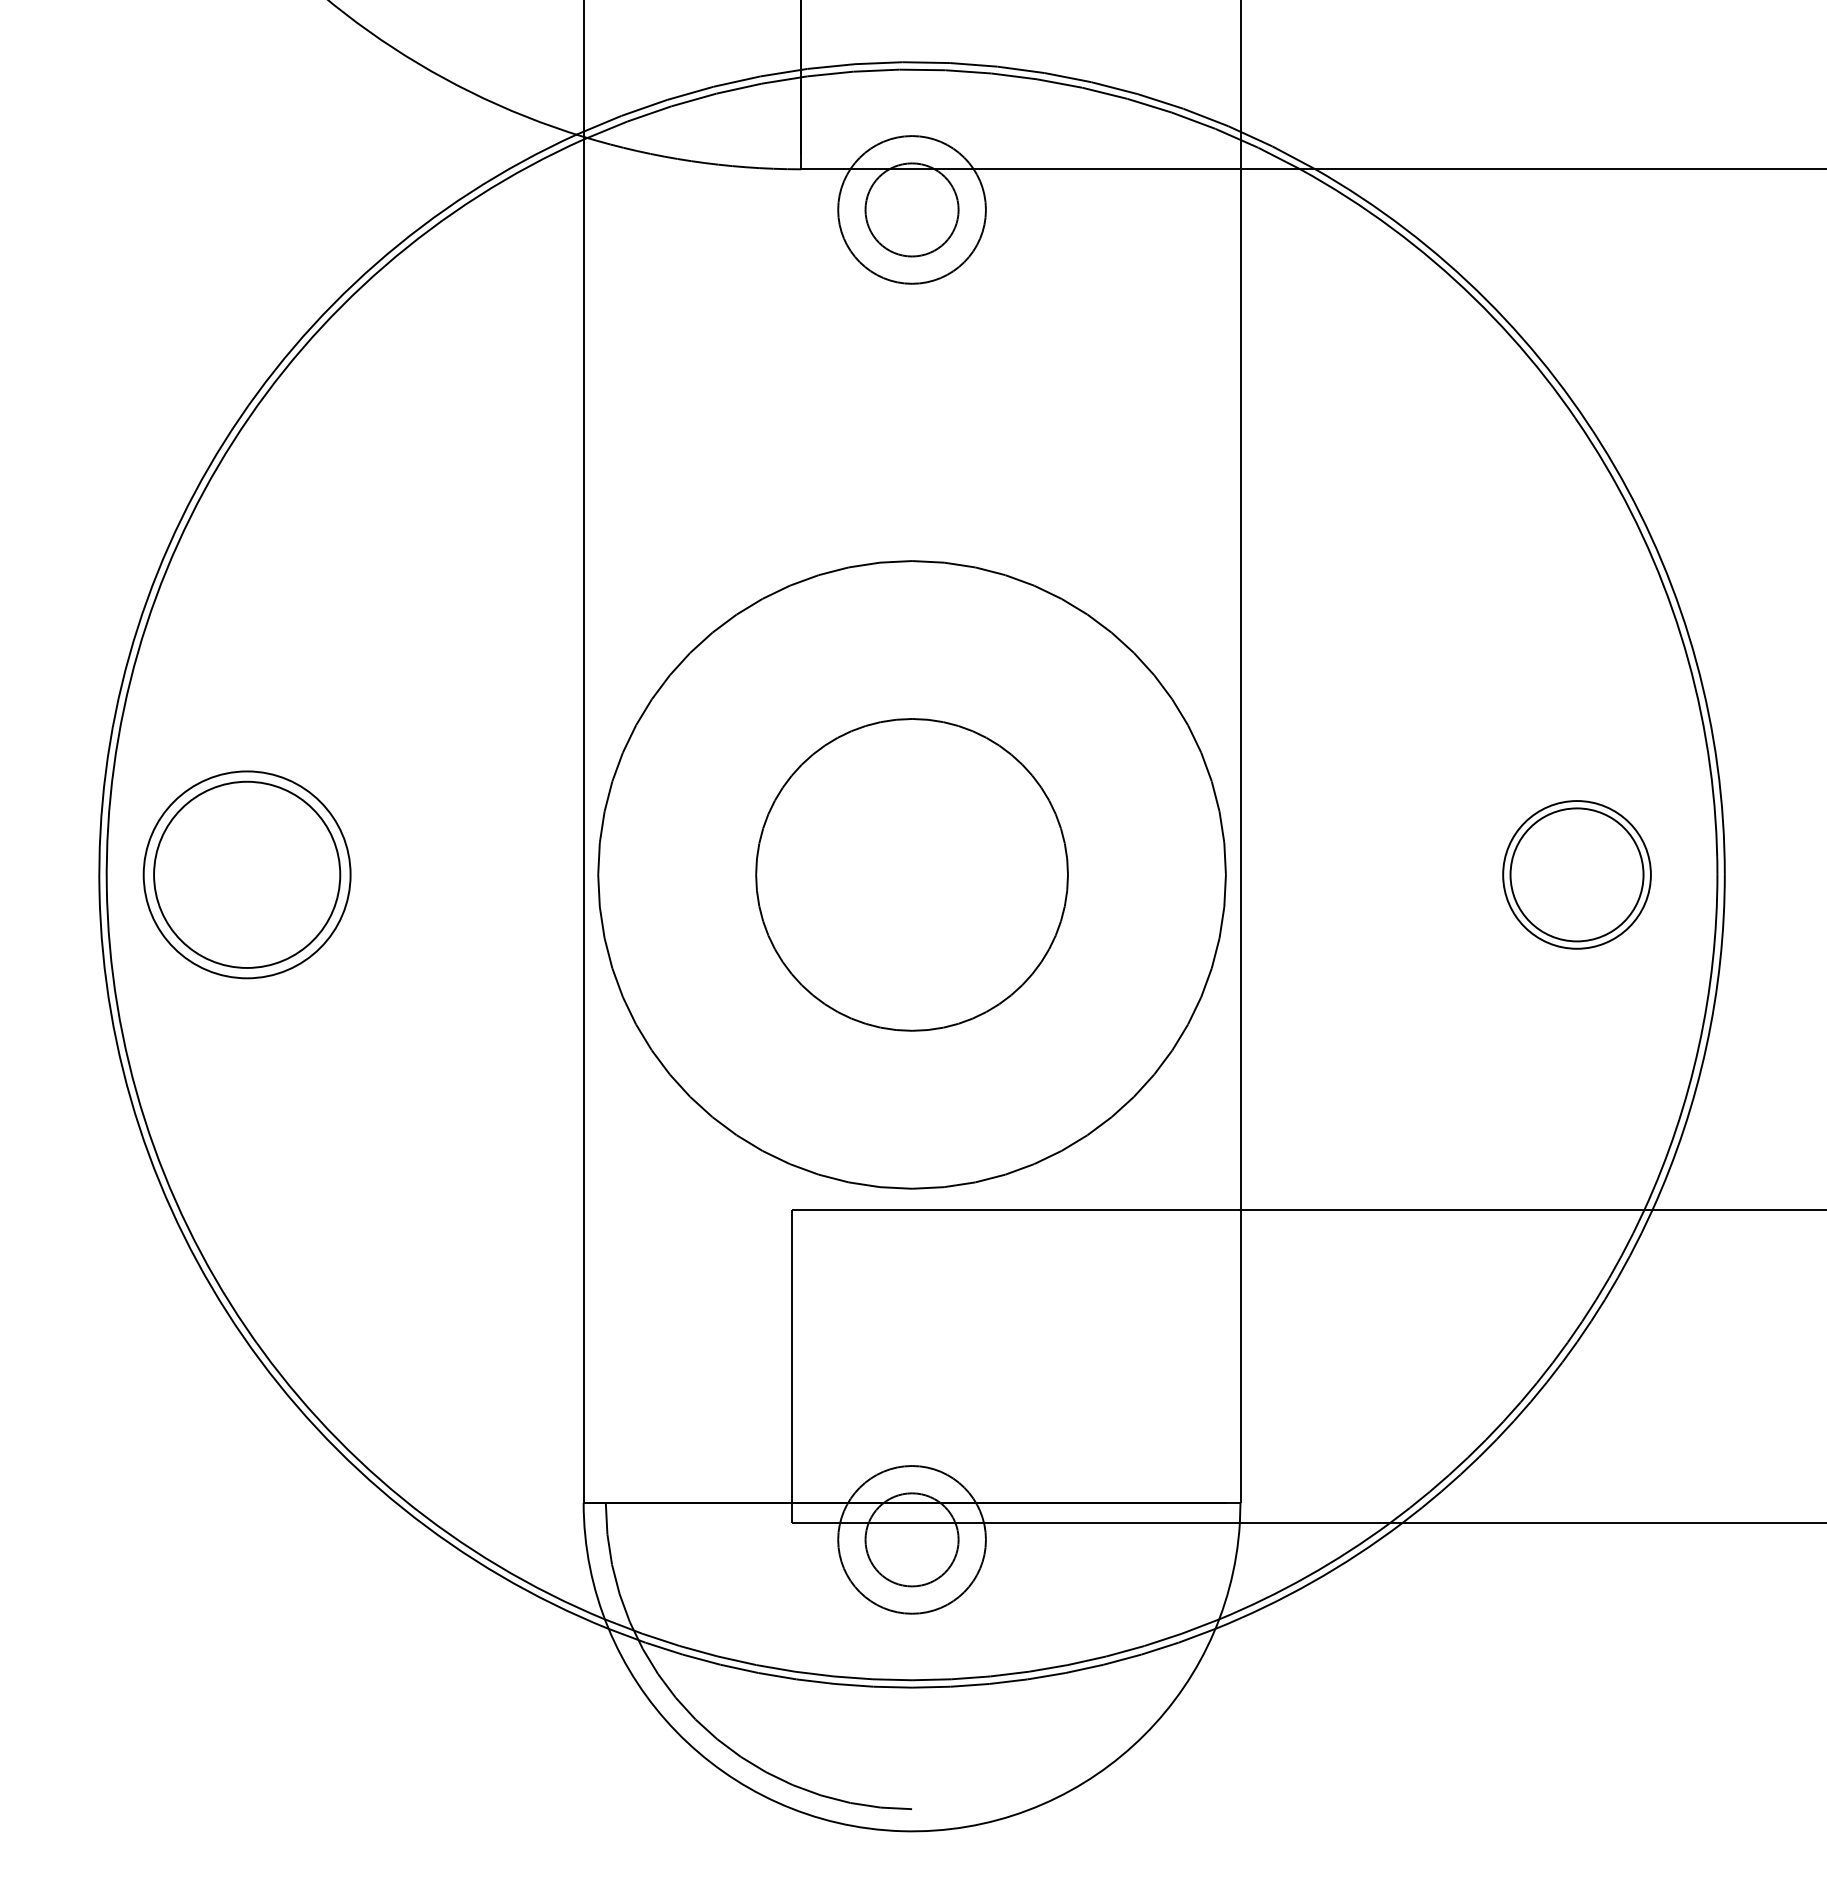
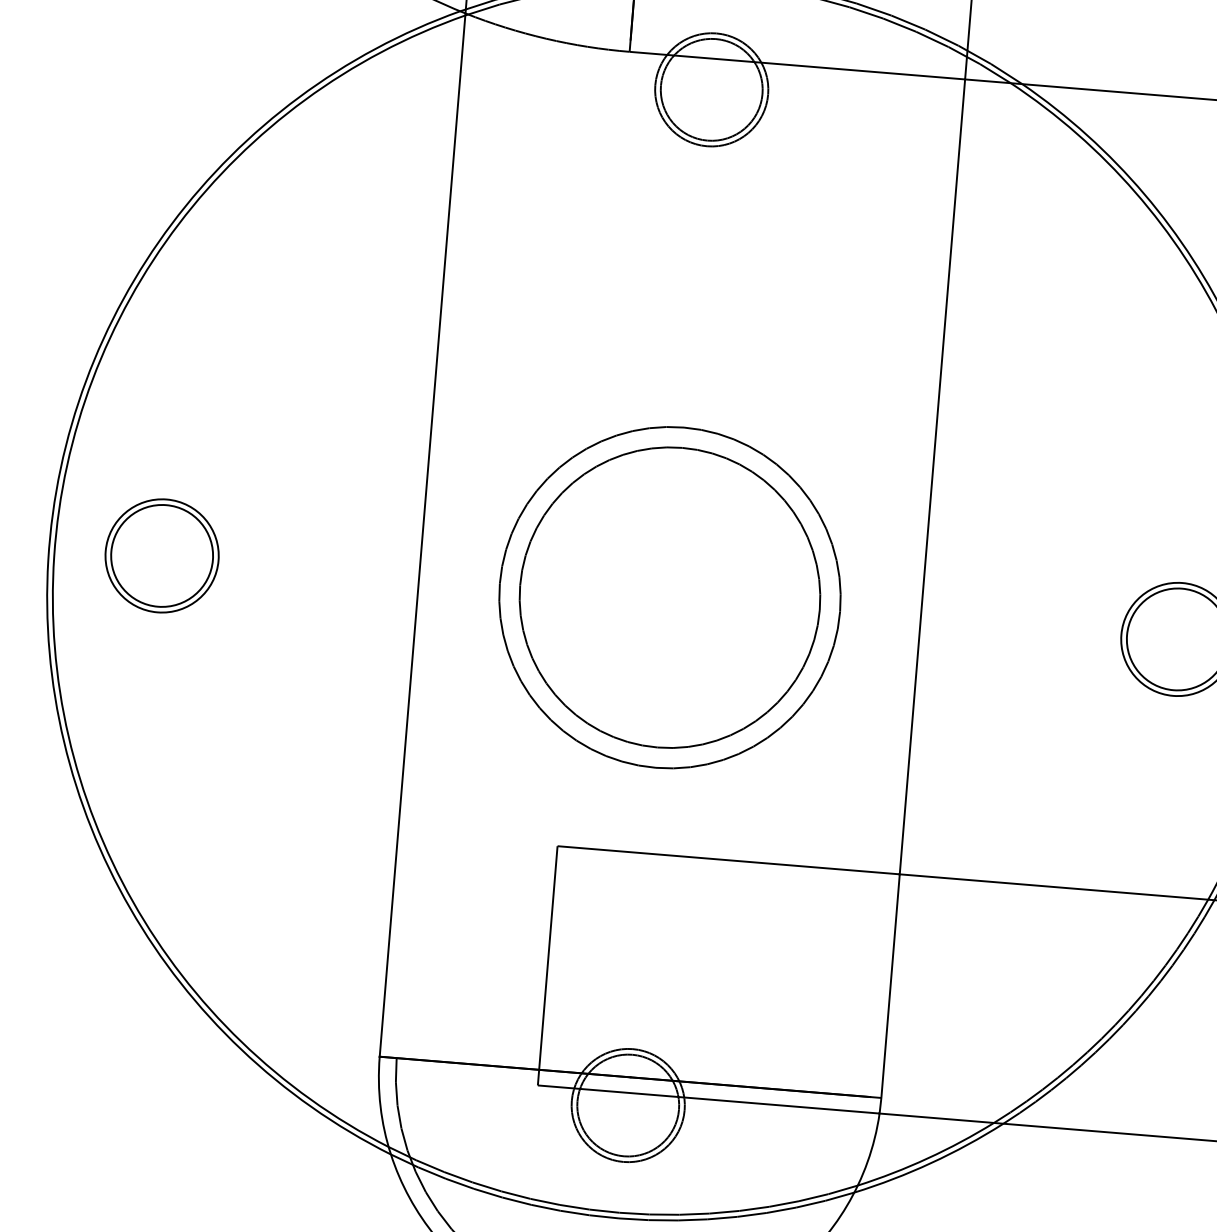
circle: (911, 209) -> (711, 89), size x1.43
part: (246, 874) -> (161, 555), size x0.71
circle: (911, 874) -> (669, 597), size x0.62
circle: (911, 874) -> (669, 597), size x1.43
circle: (911, 1539) -> (627, 1105), size x1.43

